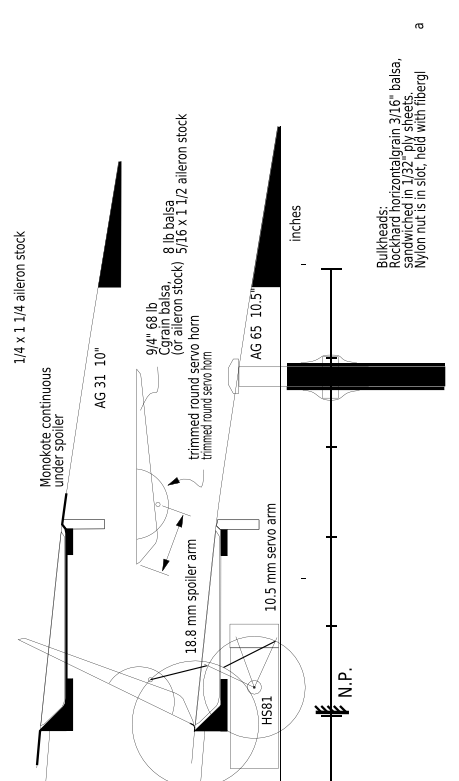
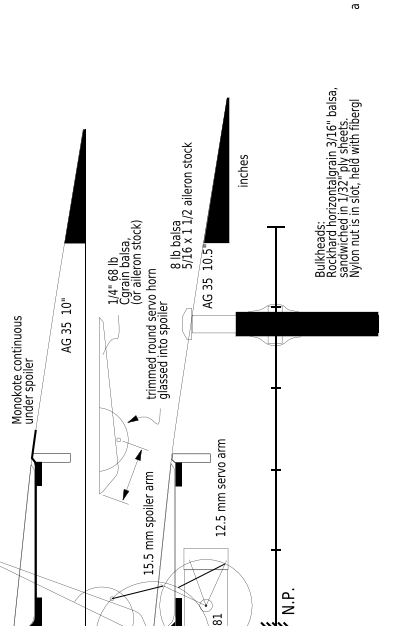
text: (402, 163) -> (338, 182), moved
text: (175, 183) -> (181, 205), moved
text: (294, 222) -> (242, 170), moved
text: (255, 335) -> (207, 286), 65 -> 35
text: (151, 351) -> (112, 301), 9/4" -> 1/4"
text: (99, 377) -> (65, 324), 31 -> 35
text: (207, 405) -> (163, 350), trimmed round servo horn -> glassed into spoiler
text: (270, 600) -> (220, 526), 10.5 -> 12.5
text: (190, 638) -> (148, 561), 18.8 -> 15.5

